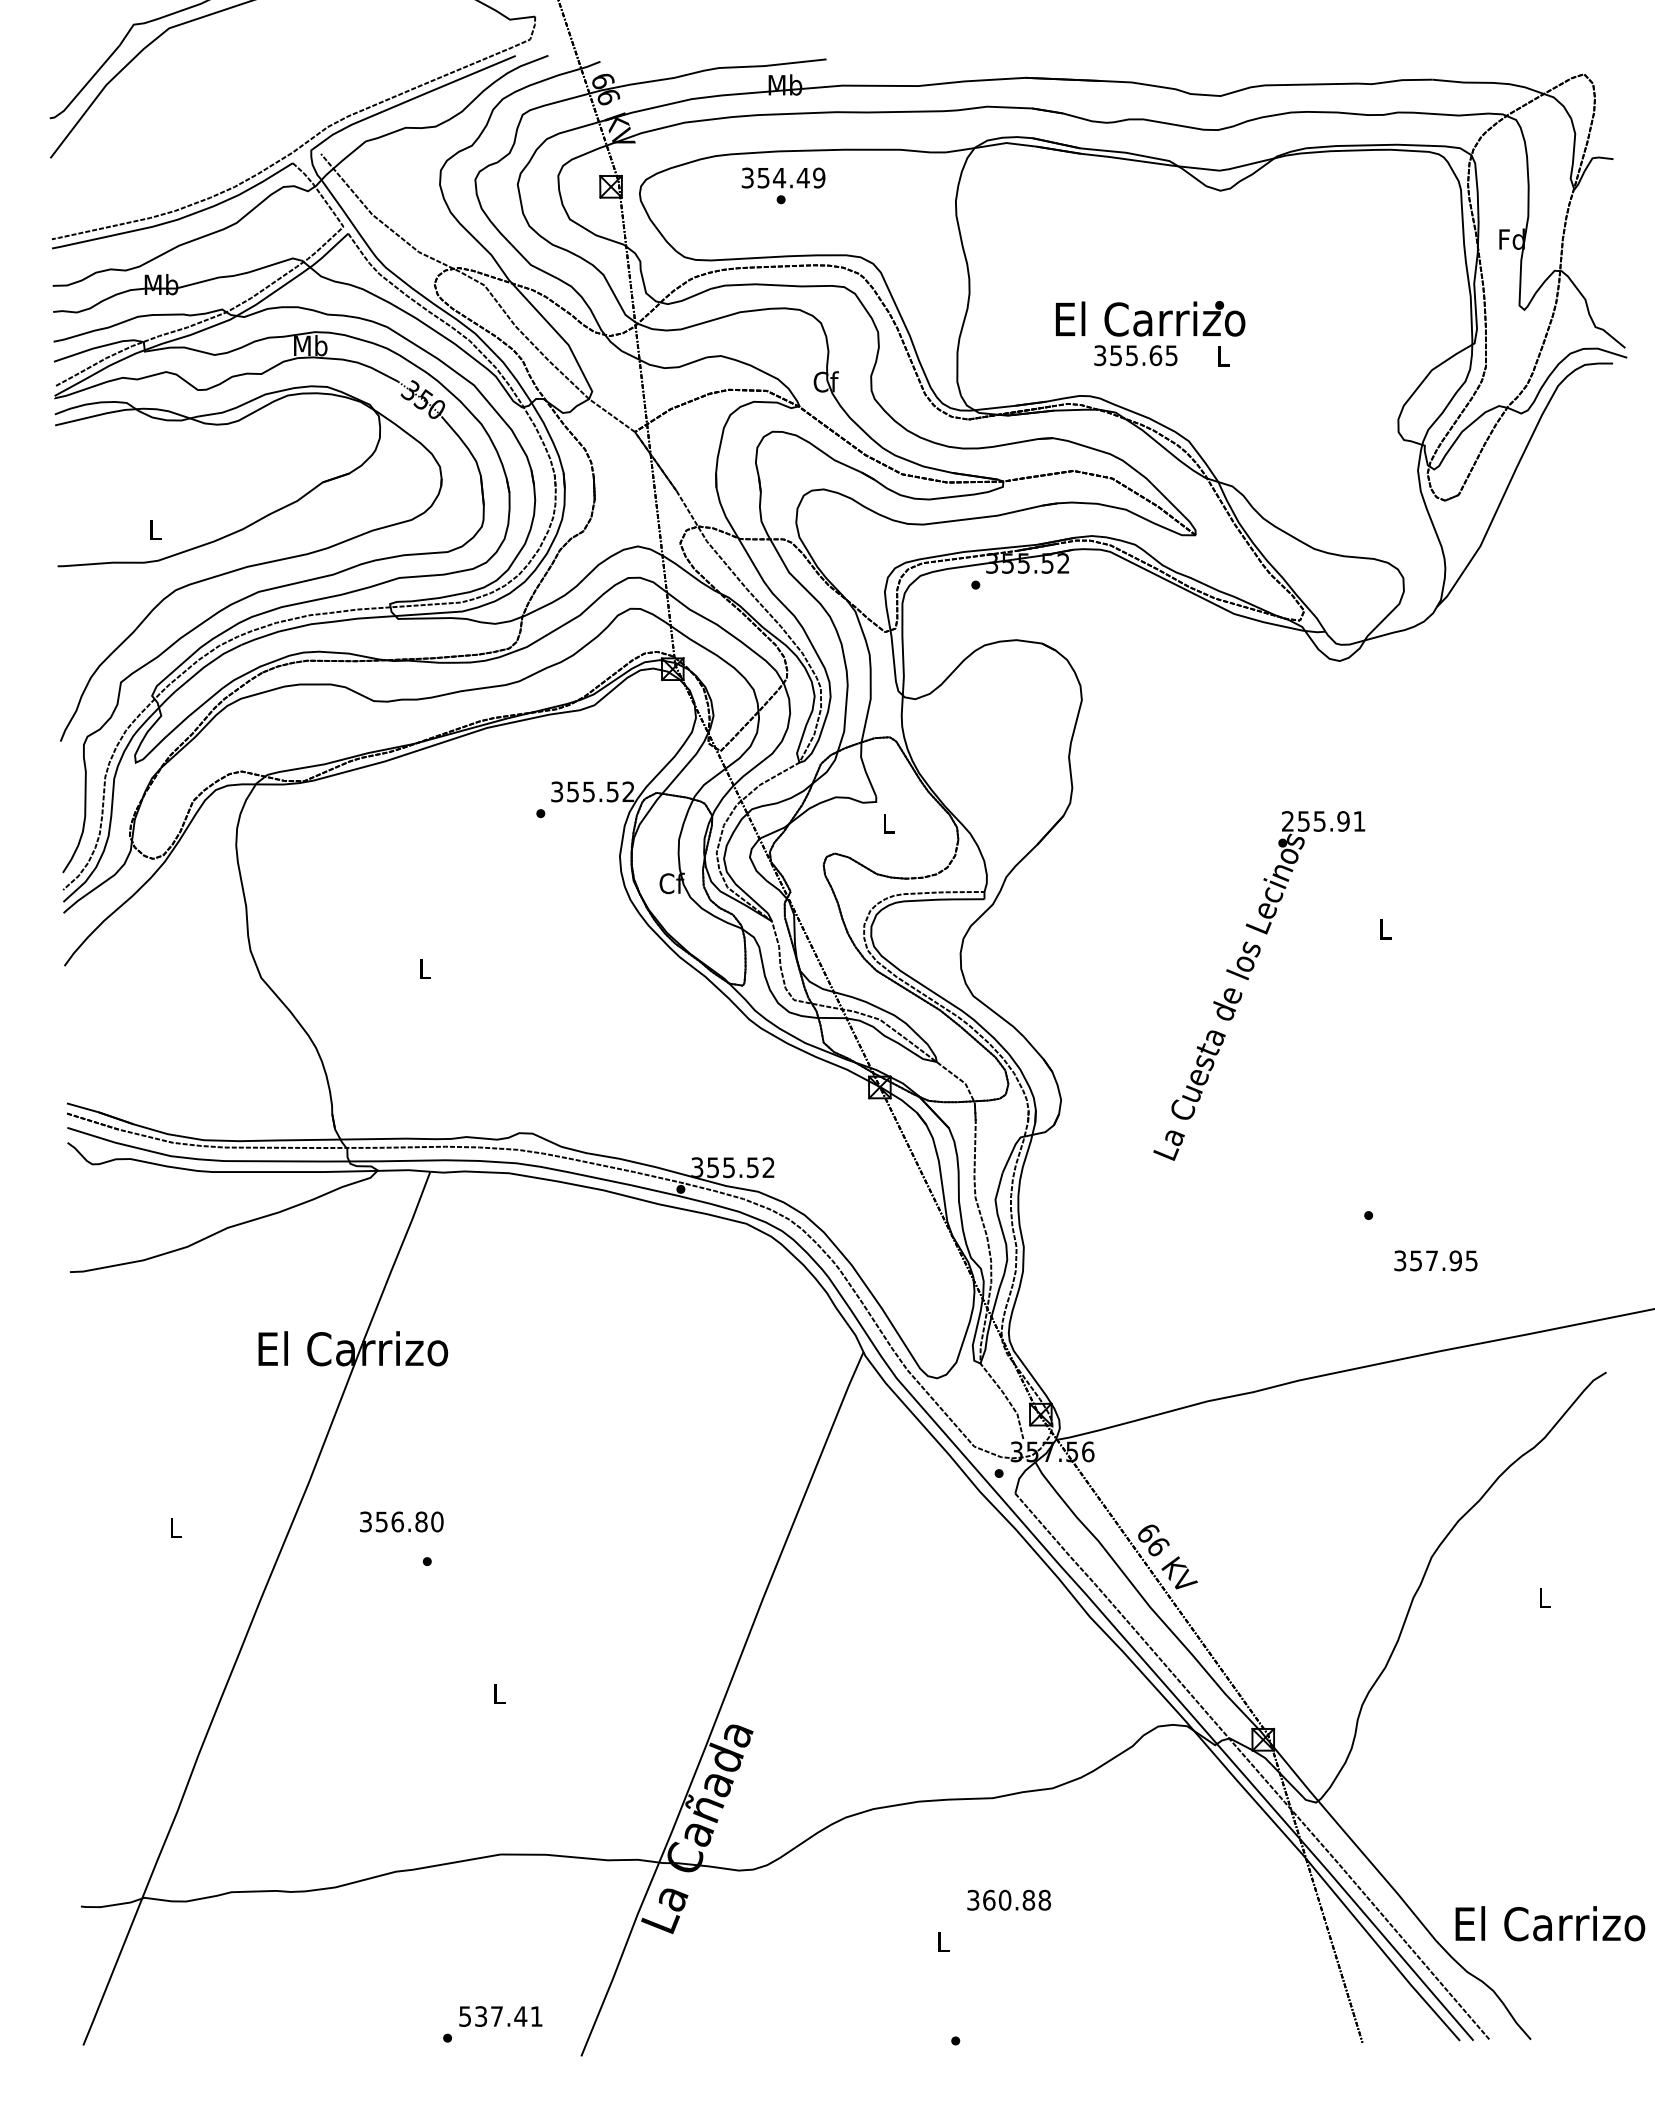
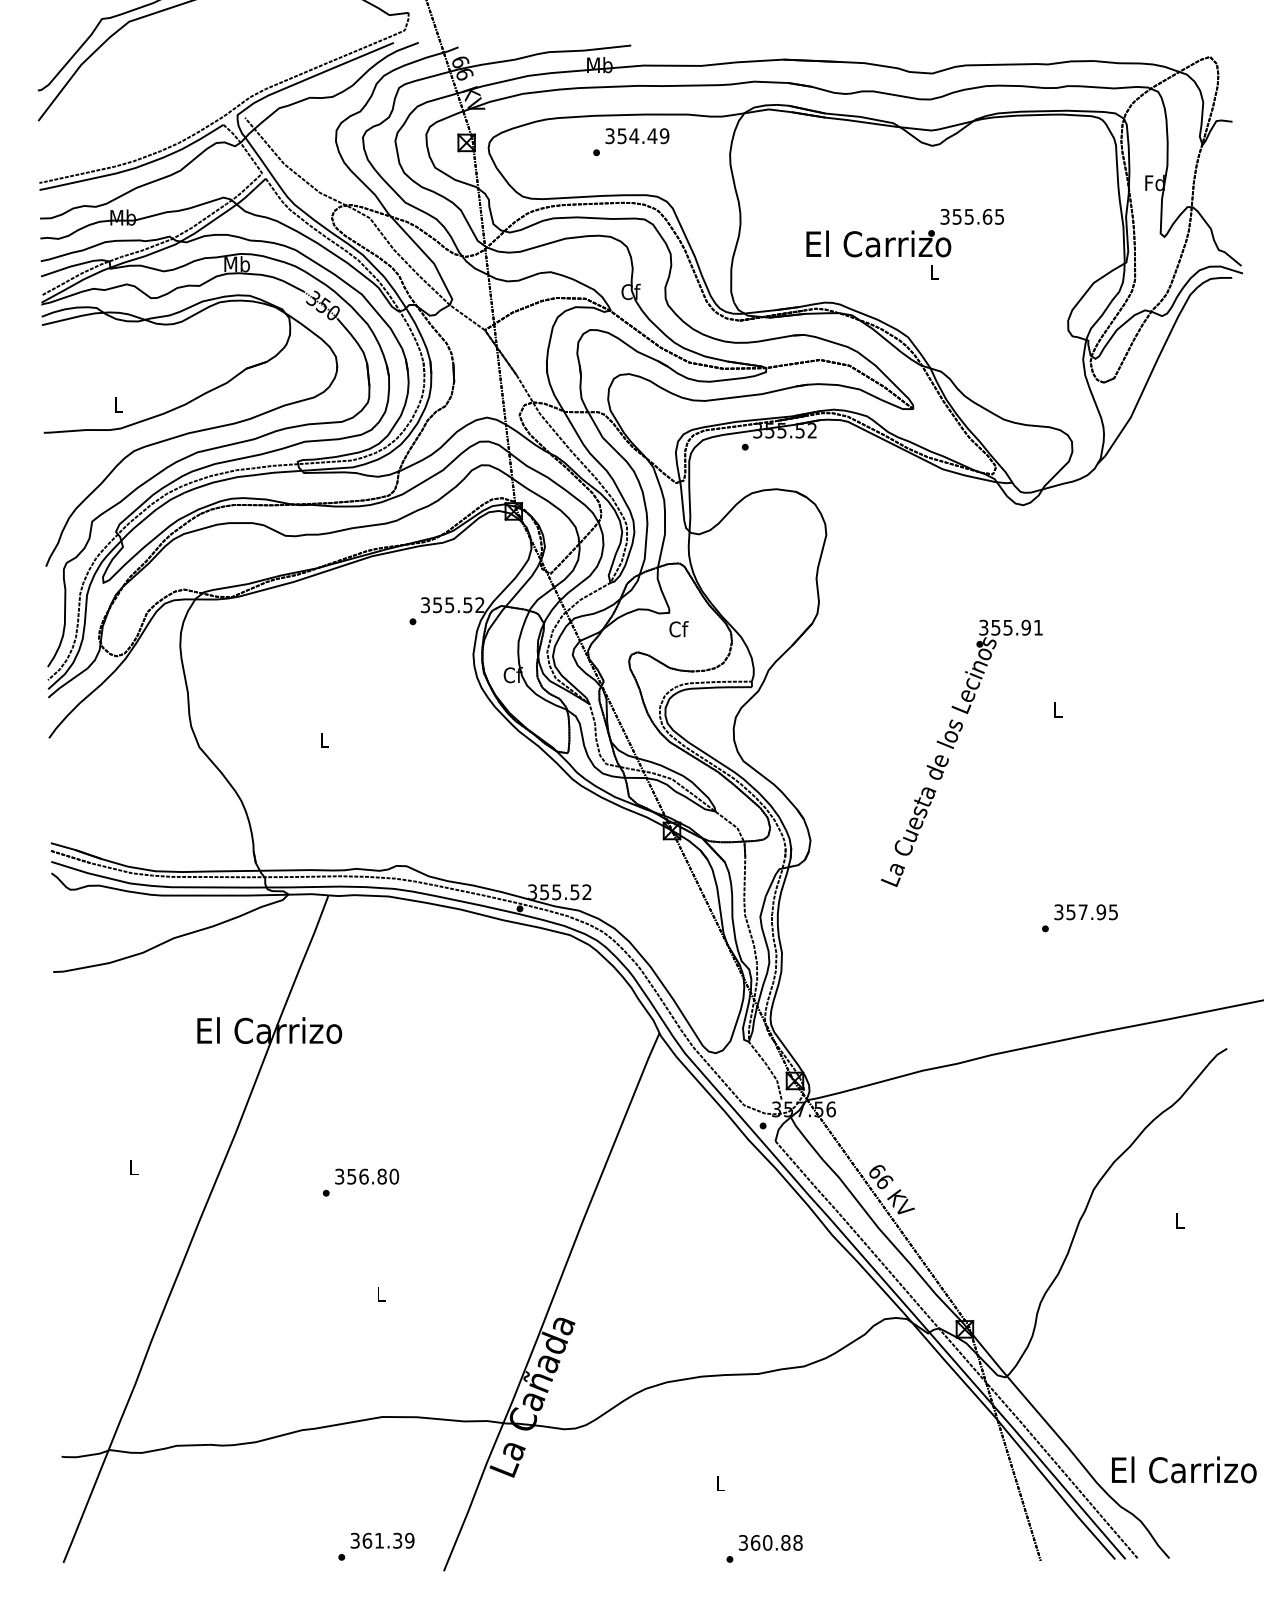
text: (783, 177) -> (637, 135), moved
text: (1135, 355) -> (971, 216), moved
text: (1287, 821) -> (983, 627), 255.91 -> 355.91
text: (888, 823) -> (678, 629), L -> Cf
text: (1435, 1260) -> (1085, 911), moved
text: (401, 1521) -> (366, 1176), moved
text: (1008, 1899) -> (770, 1542), moved
text: (500, 2016) -> (382, 1540), 537.41 -> 361.39

